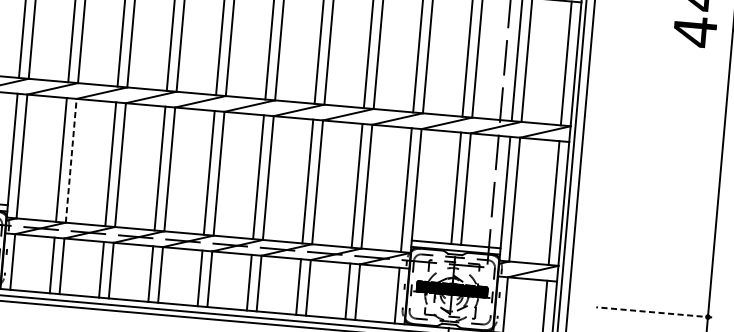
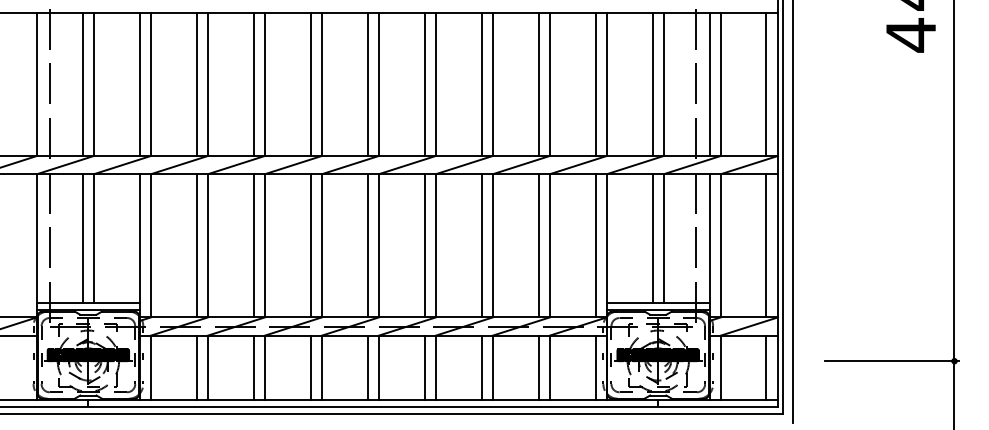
line: (71, 160) -> (208, 245), dashed -> solid
line: (654, 312) -> (892, 361), dashed -> solid

